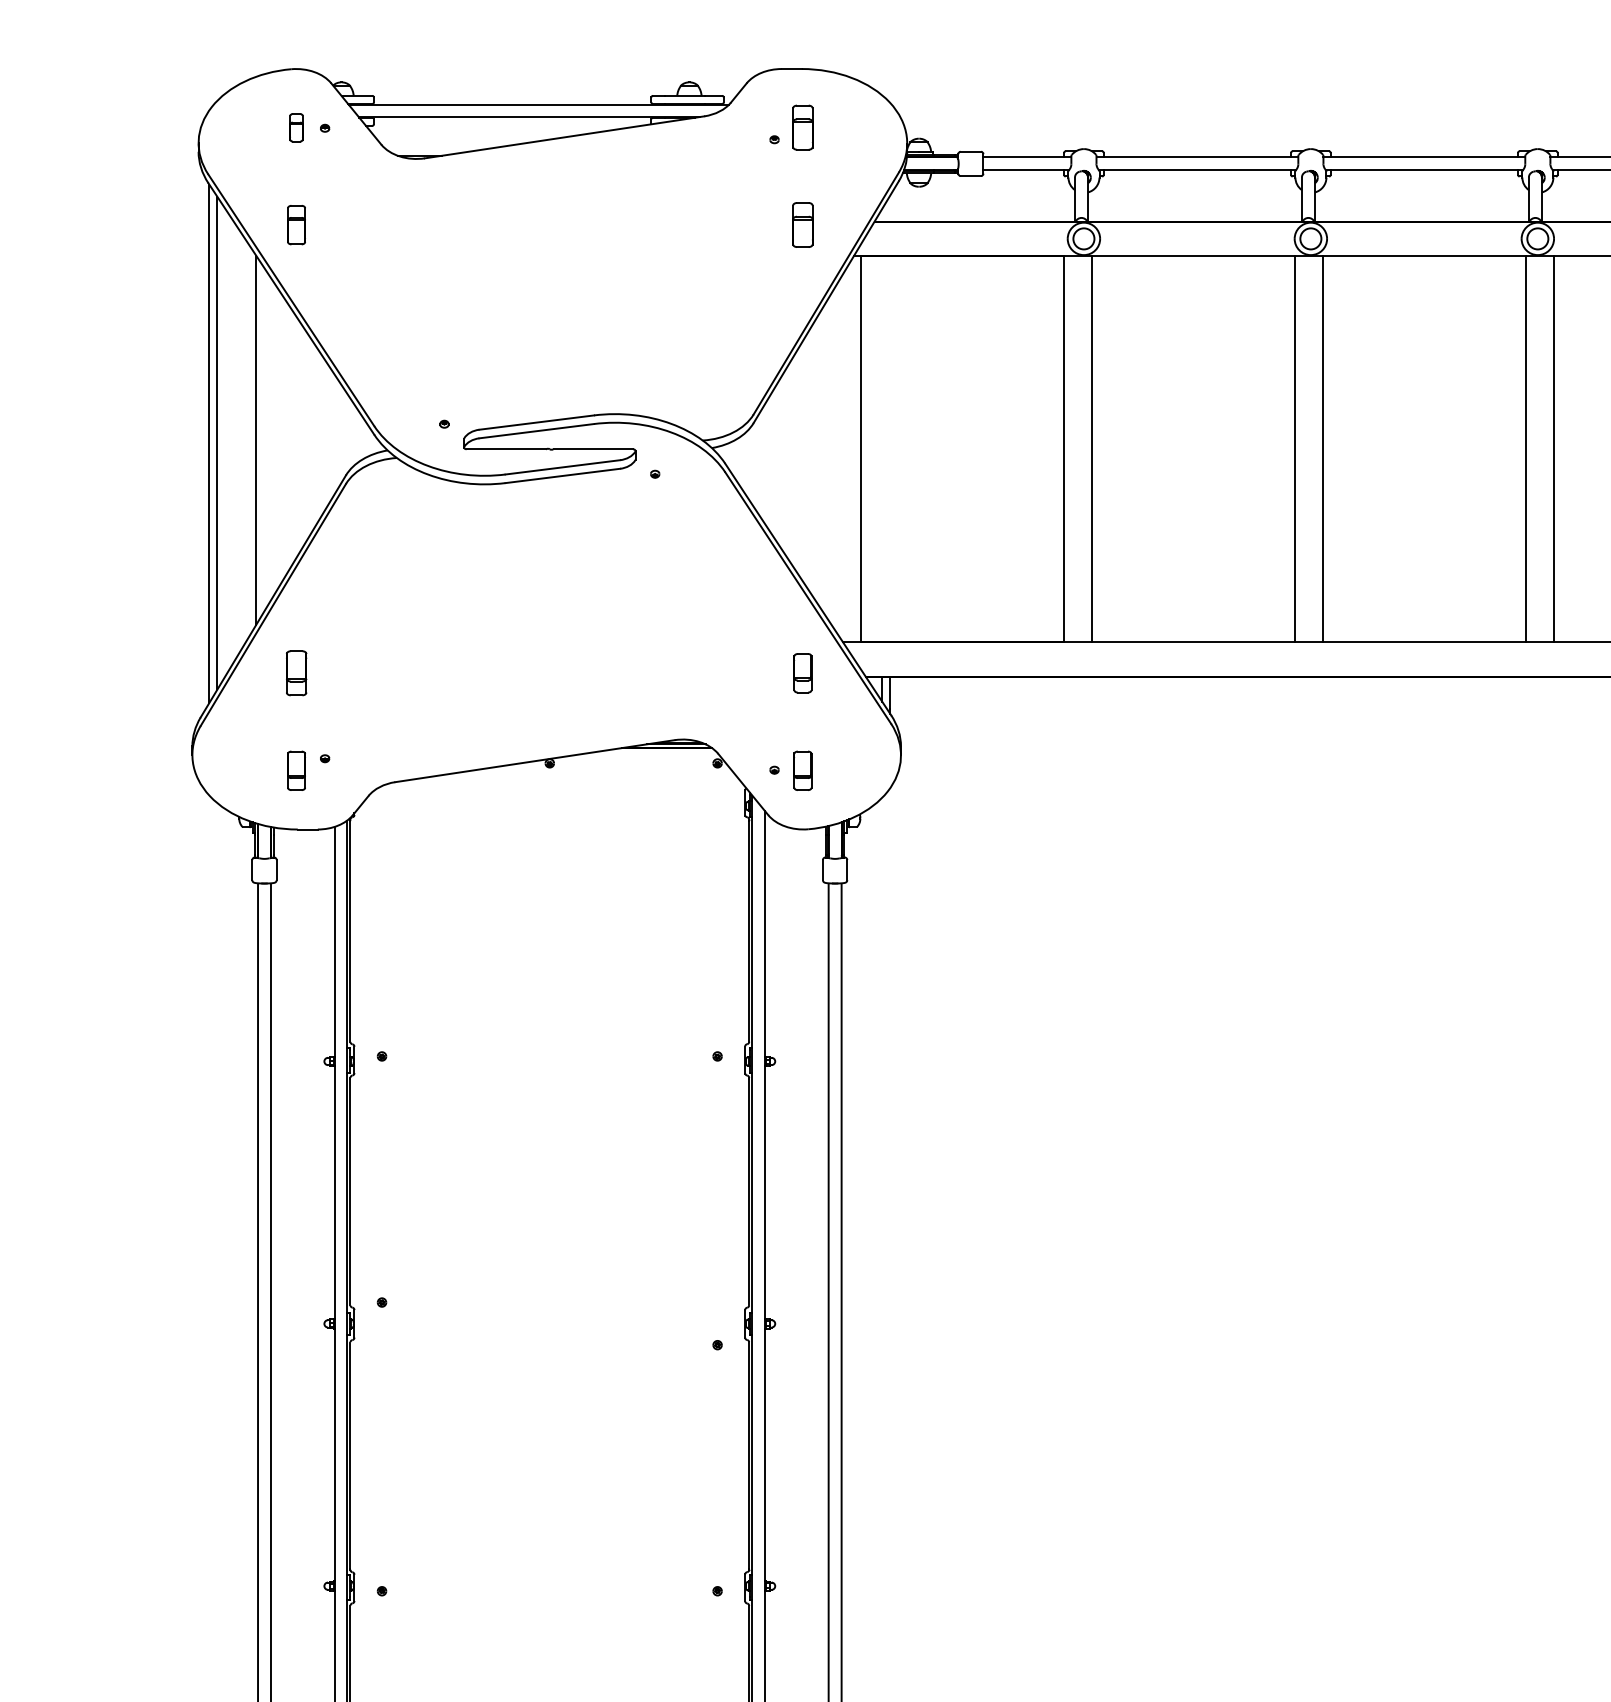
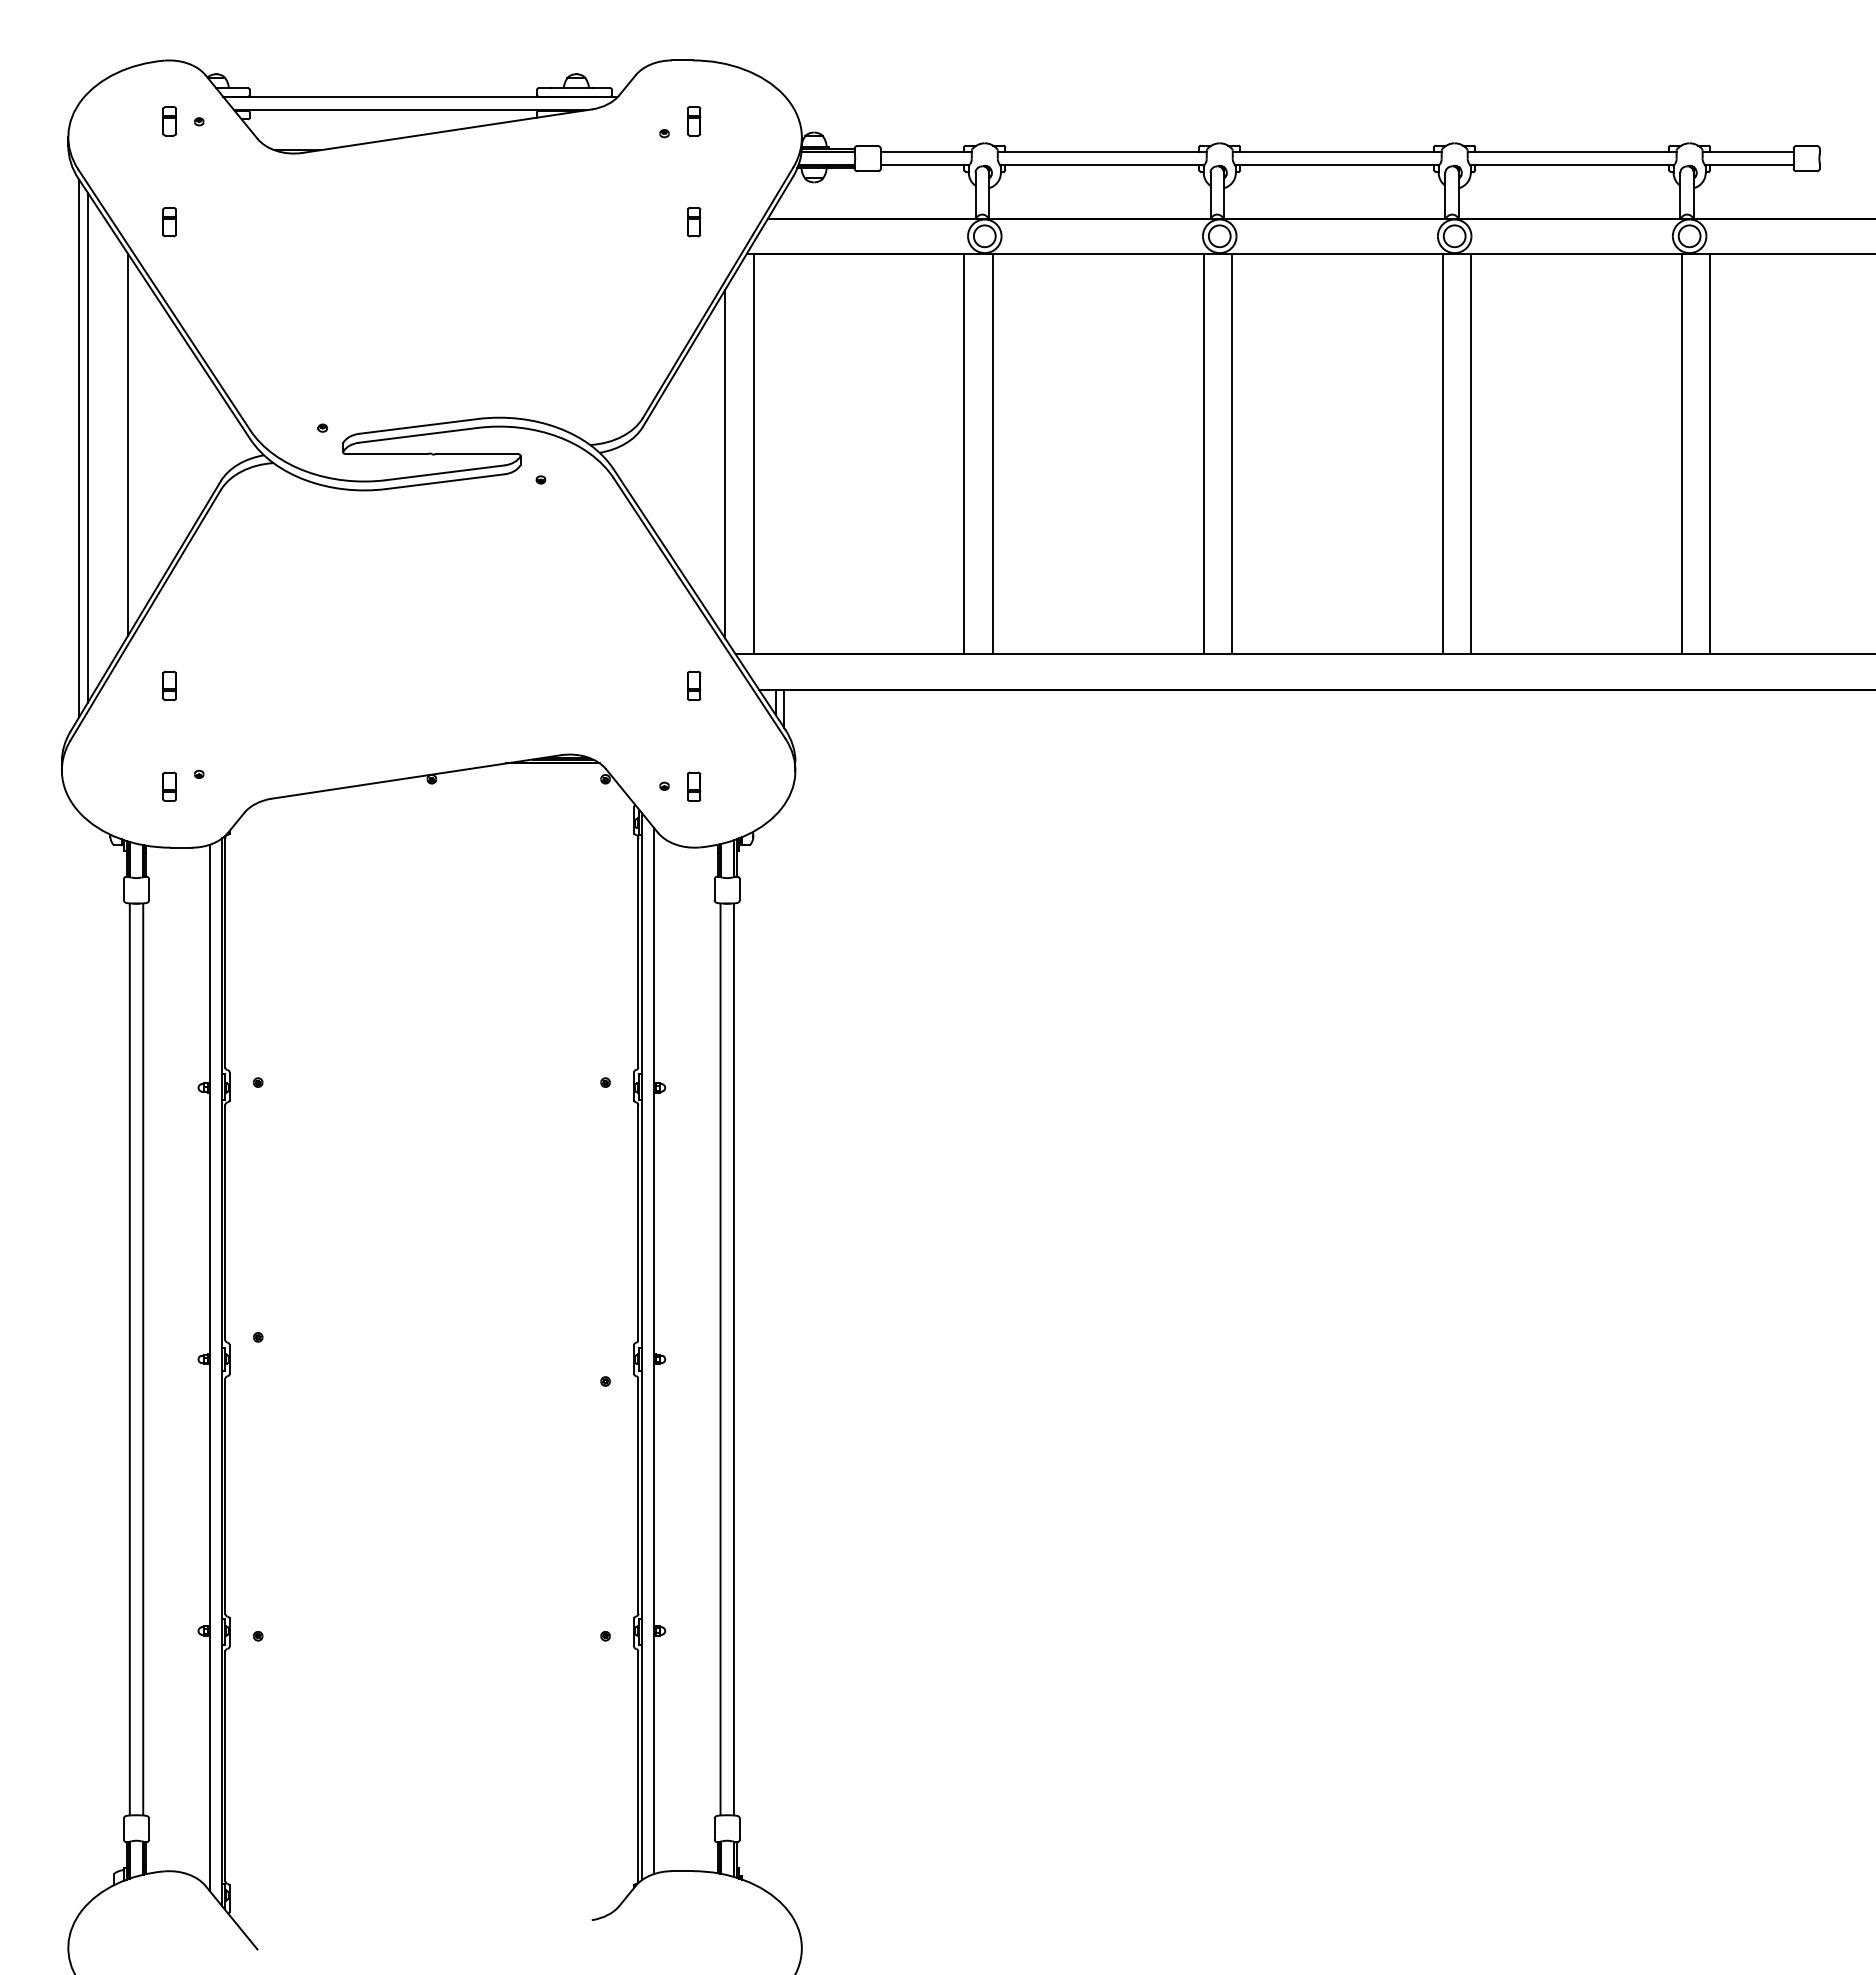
part: (803, 127) -> (694, 121), size x0.62
part: (296, 225) -> (169, 222), size x0.71
part: (803, 225) -> (694, 222), size x0.62
line: (833, 458) -> (725, 463), added
part: (296, 672) -> (169, 685), size x0.62
part: (803, 672) -> (694, 685), size x0.71
part: (296, 770) -> (169, 786), size x0.71
part: (803, 770) -> (694, 786), size x0.71

